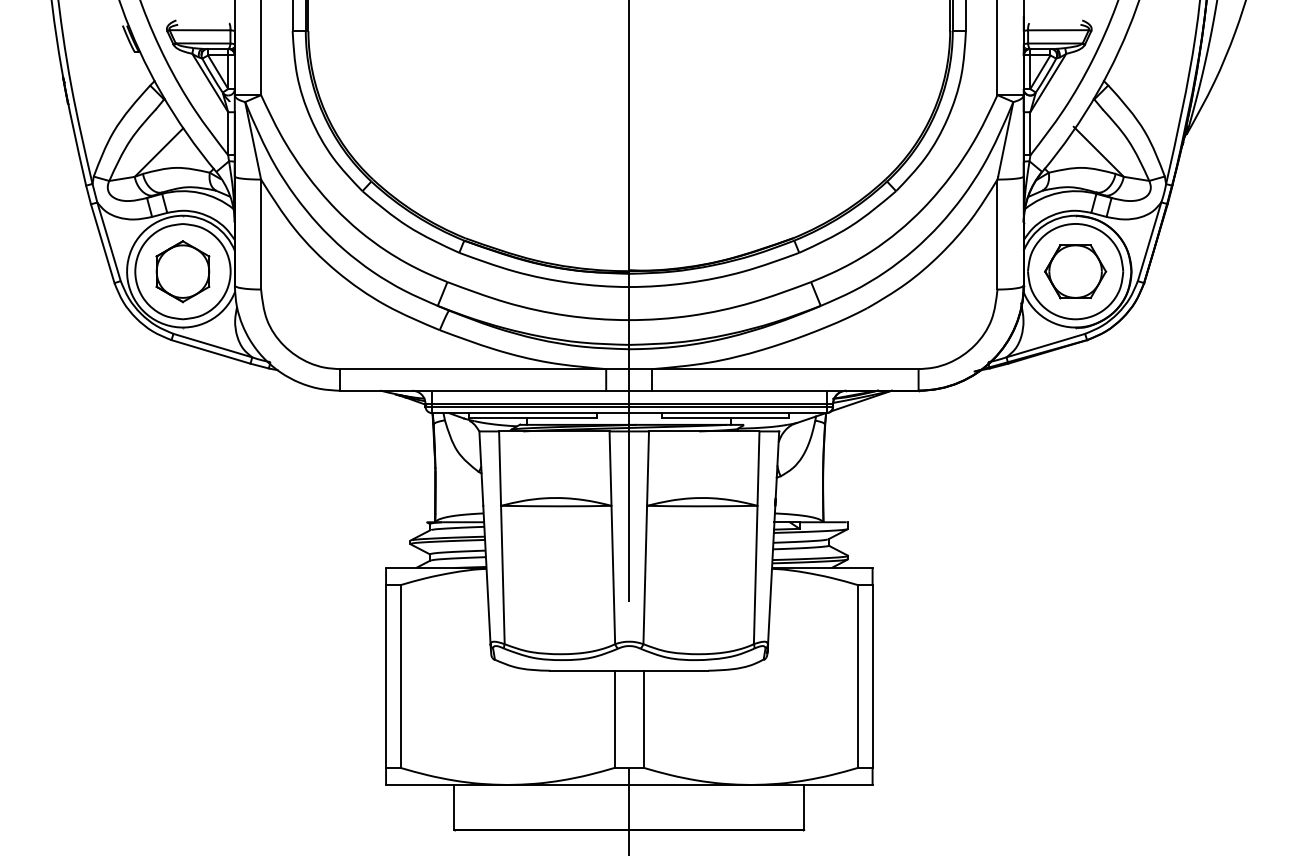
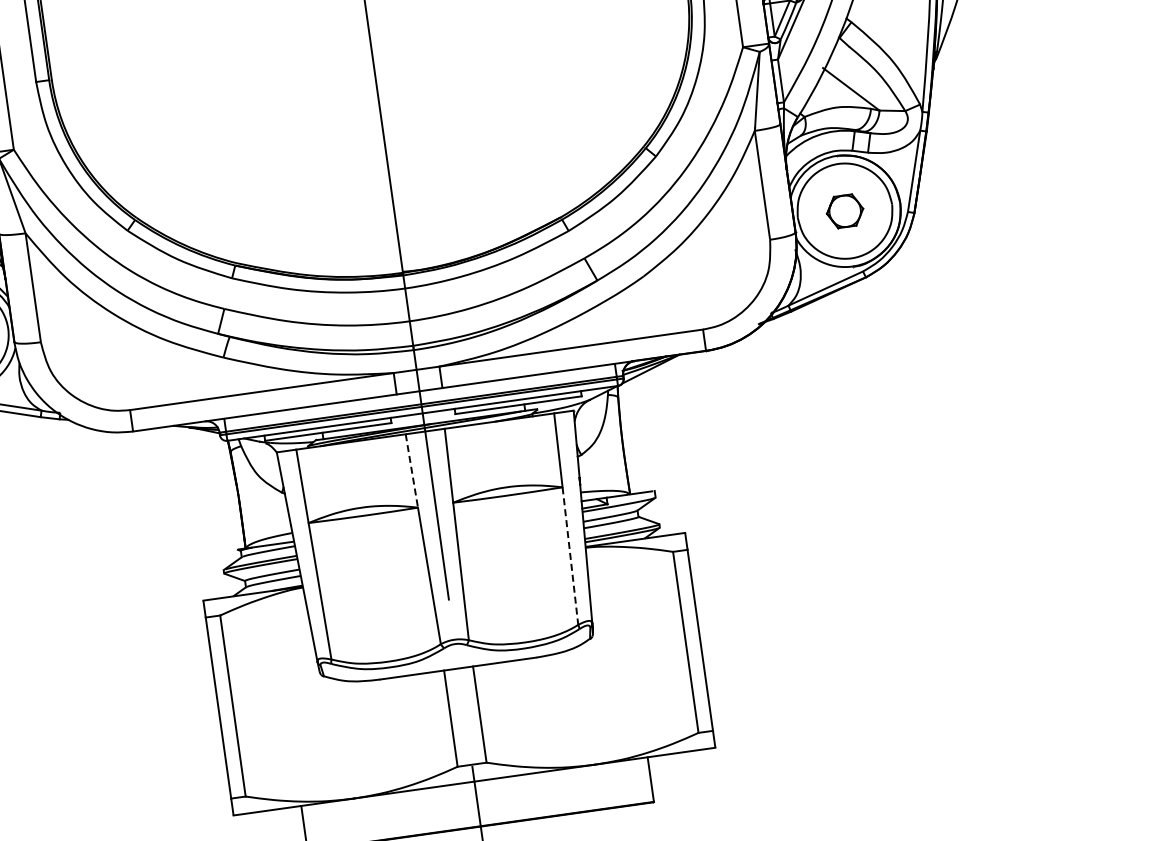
part: (1075, 271) -> (844, 211), size x0.6
line: (610, 469) -> (411, 471), solid -> dashed
line: (755, 575) -> (570, 556), solid -> dashed

